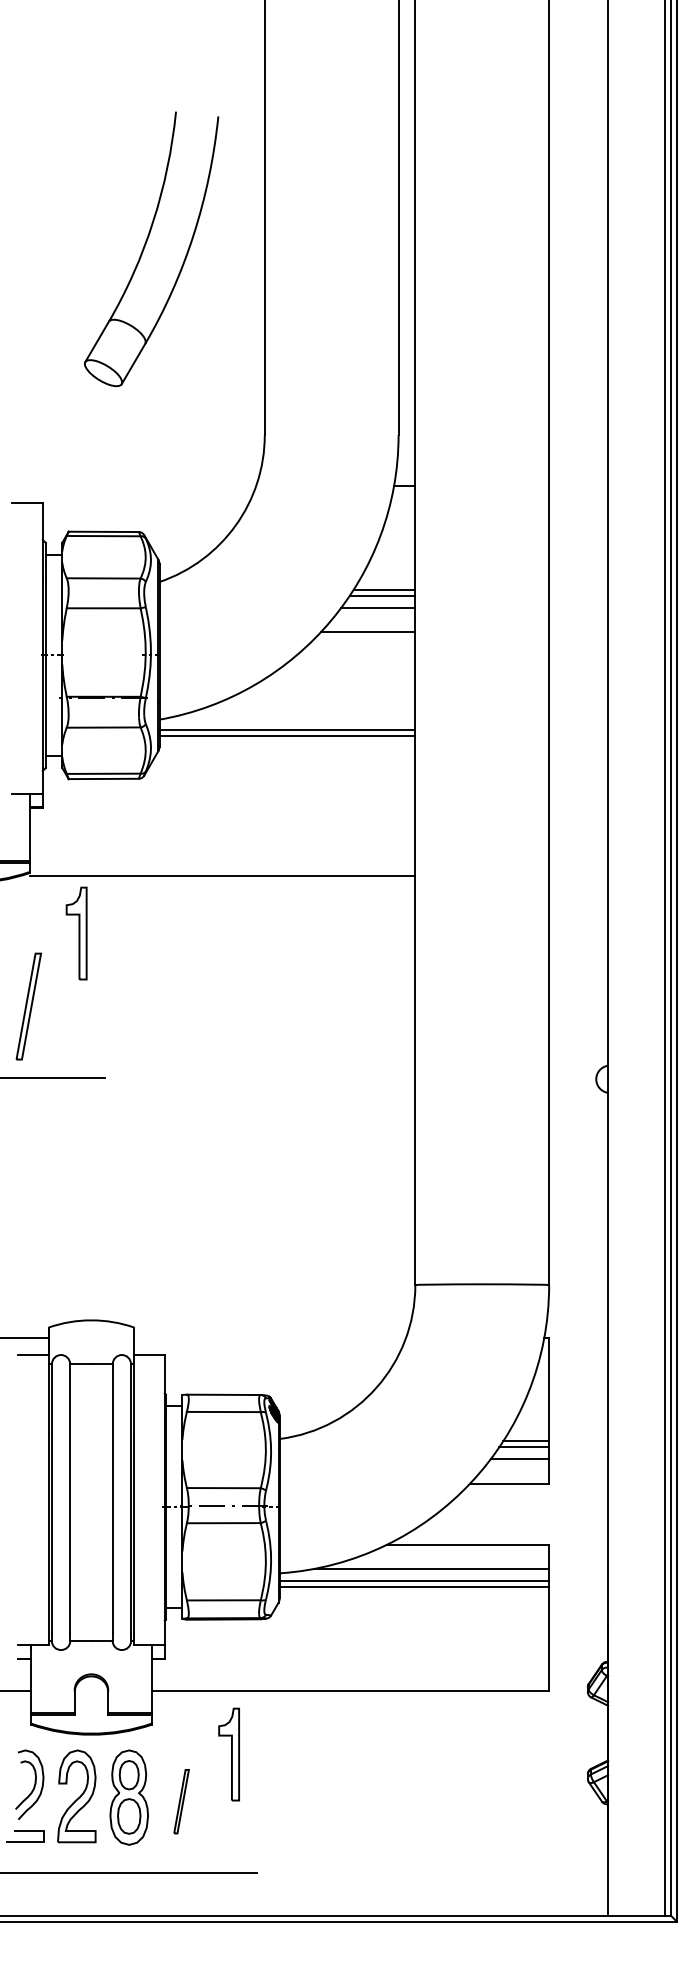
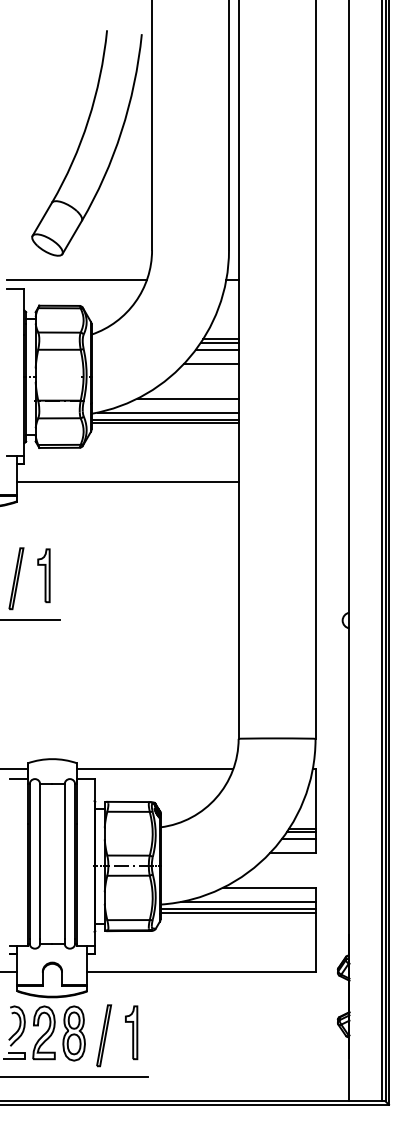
part: (150, 249) -> (86, 143), size x1.43
line: (133, 486) -> (76, 279), added
line: (326, 693) -> (187, 398), added
line: (293, 717) -> (168, 412), added
line: (222, 875) -> (127, 482), moved
part: (75, 933) -> (43, 575), moved
line: (270, 1338) -> (155, 769), added
part: (228, 1754) -> (131, 1032), moved
part: (182, 1801) -> (104, 1035), size x1.67

